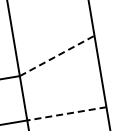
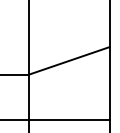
line: (57, 55) -> (69, 60), dashed -> solid
line: (65, 113) -> (68, 119), dashed -> solid

